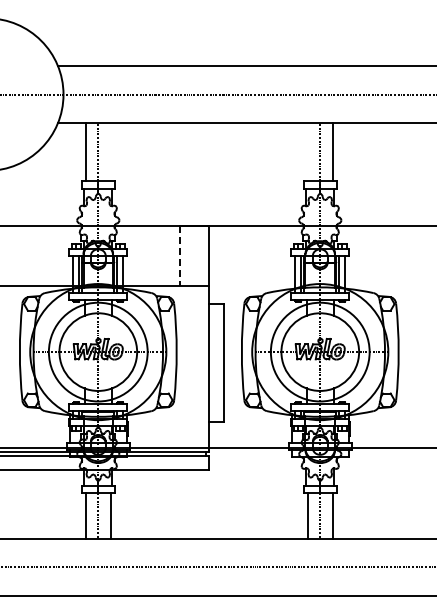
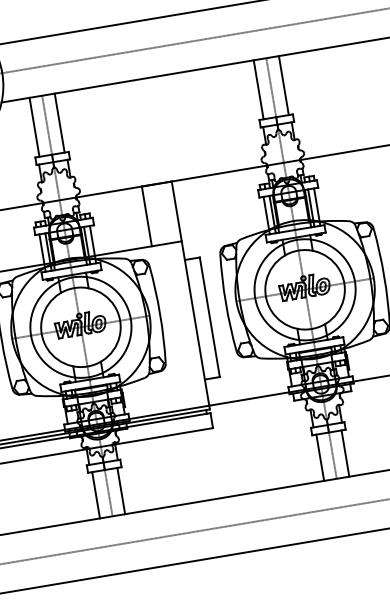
line: (110, 151) -> (59, 122), added
line: (307, 151) -> (258, 89), added
line: (179, 255) -> (146, 216), dashed -> solid

